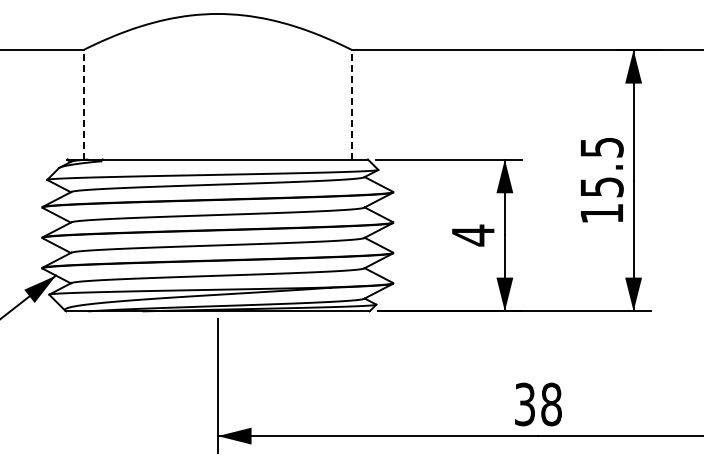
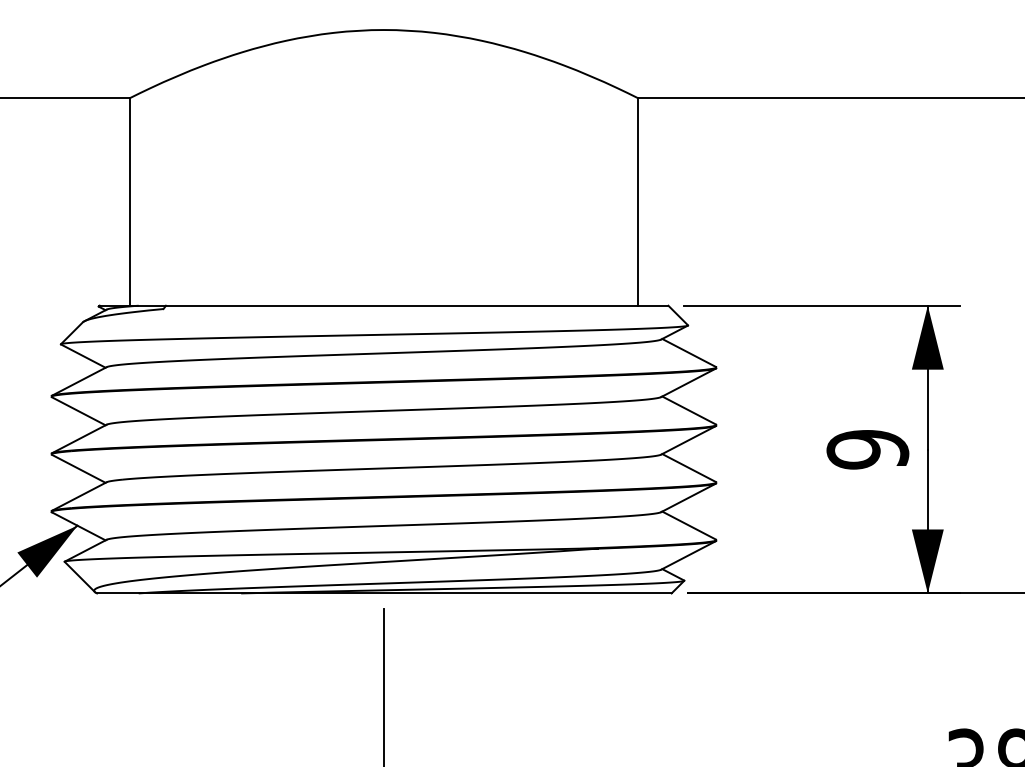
line: (83, 104) -> (129, 201), dashed -> solid
line: (351, 104) -> (637, 201), dashed -> solid
text: (473, 235) -> (868, 449), 4 -> 9

